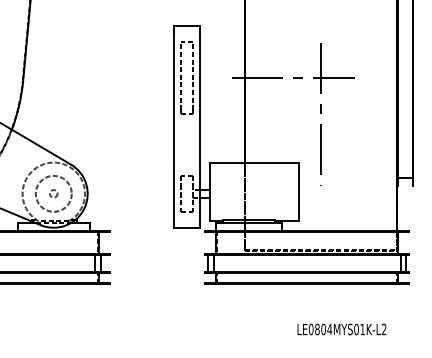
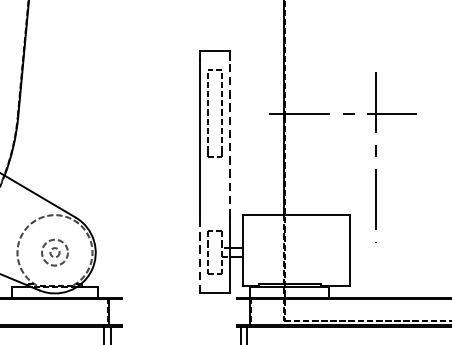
line: (199, 99) -> (230, 139), solid -> dashed
circle: (53, 193) -> (54, 252), size x0.6
line: (174, 196) -> (200, 255), solid -> dashed

